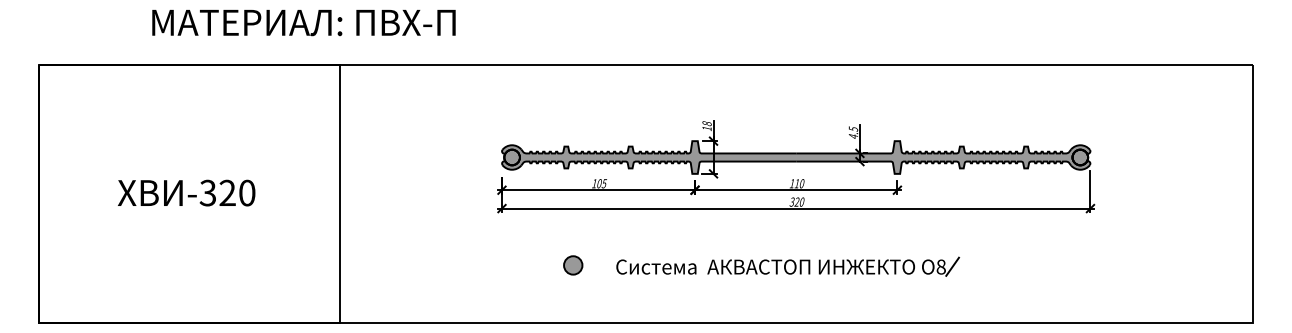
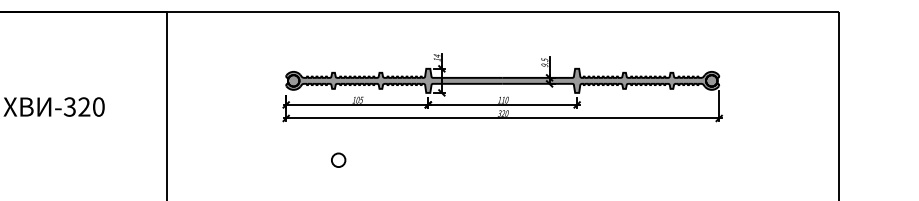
text: (706, 123) -> (436, 55), 18 -> 14
text: (853, 136) -> (544, 65), 4.5 -> 9.5
fill: (573, 265) -> (338, 160), removed
part: (788, 266) -> (497, 161), removed

